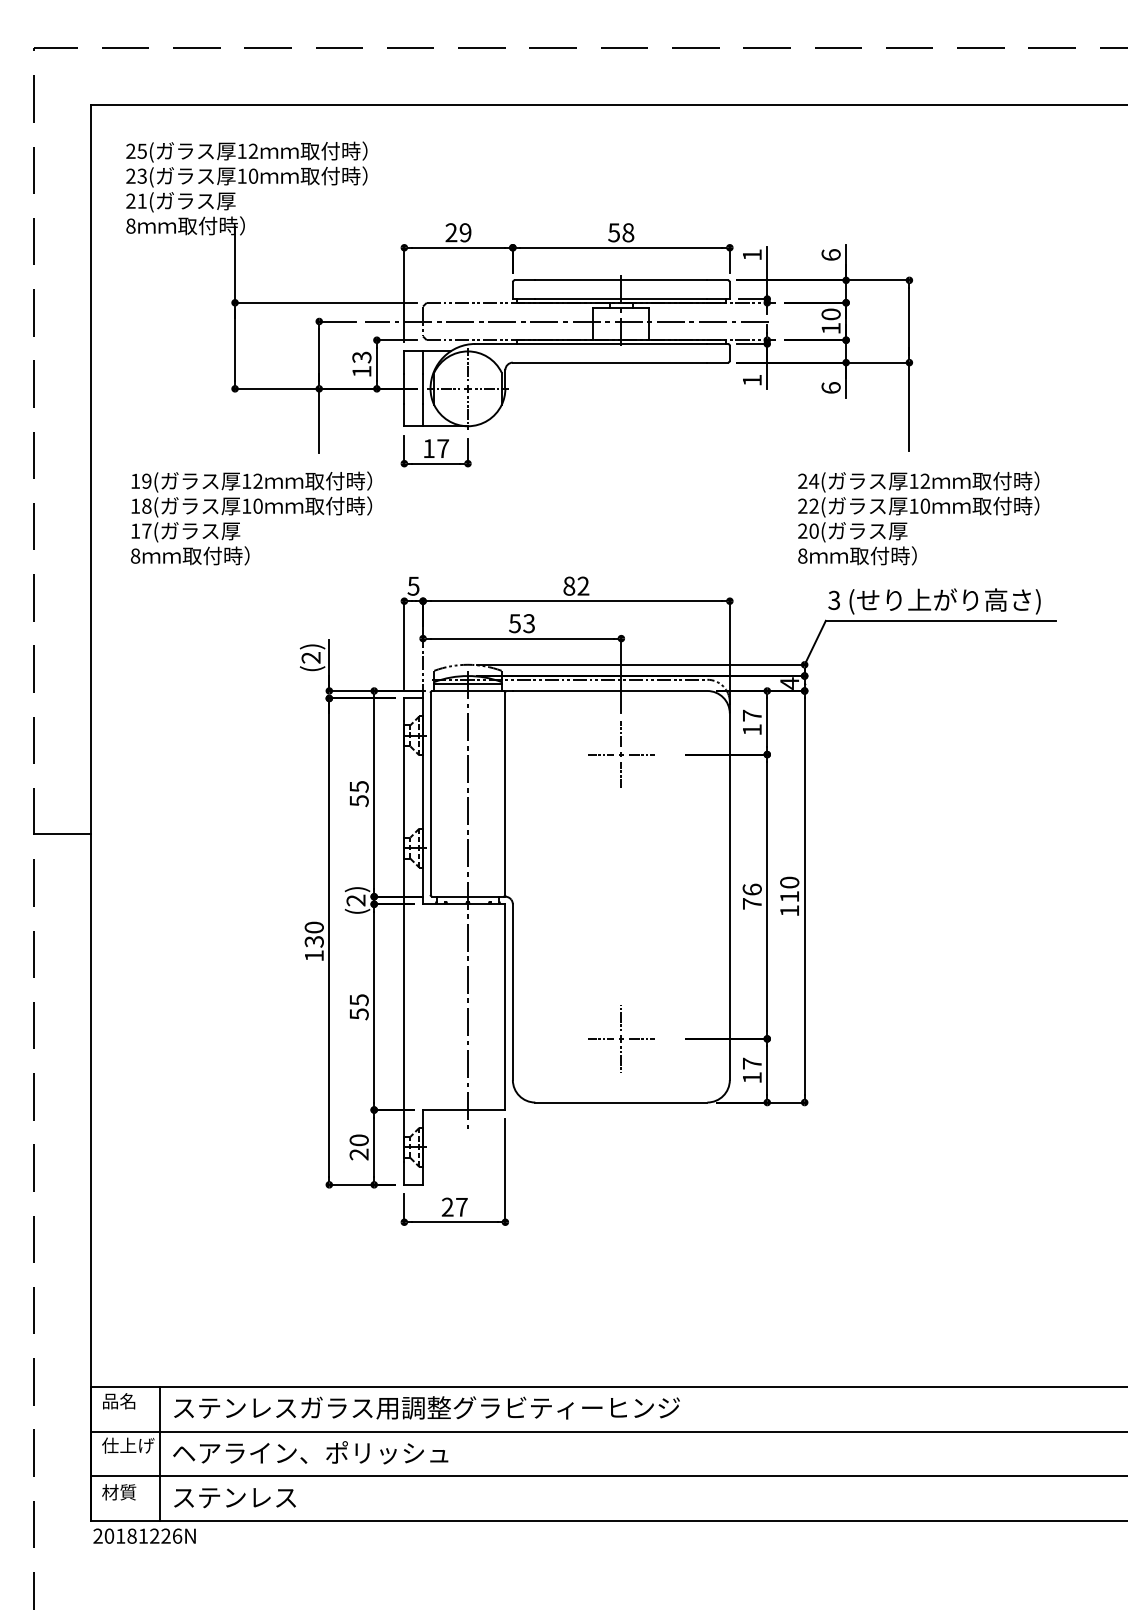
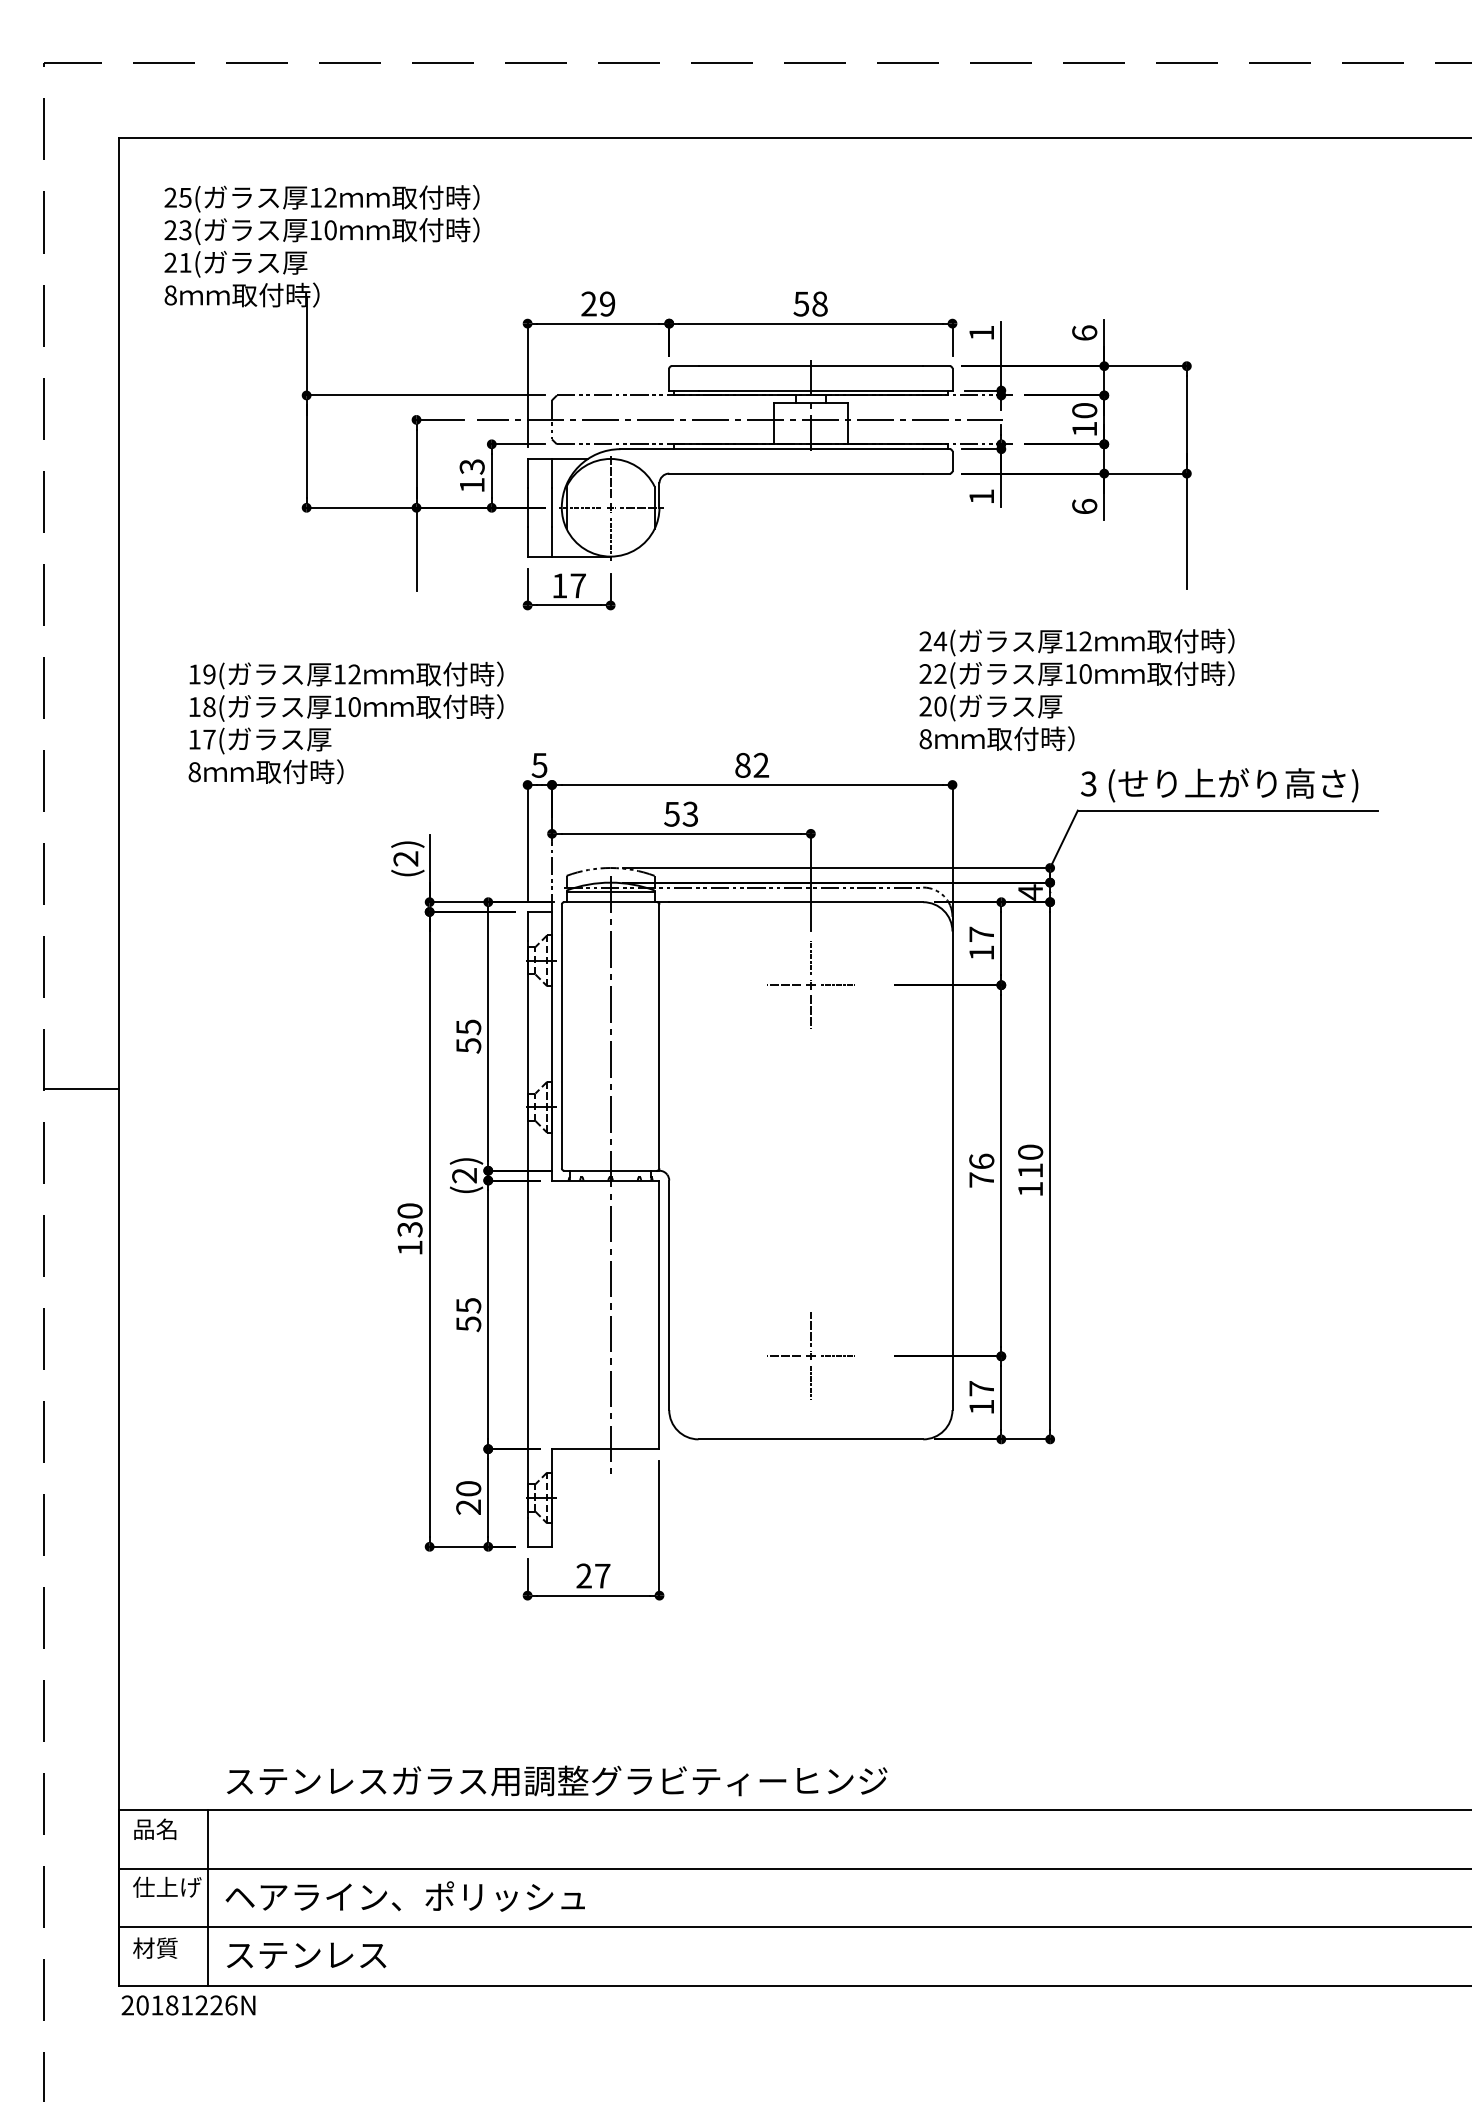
text: (251, 518) -> (345, 722), moved
text: (918, 518) -> (1076, 689), moved
text: (427, 1407) -> (557, 1780), moved

